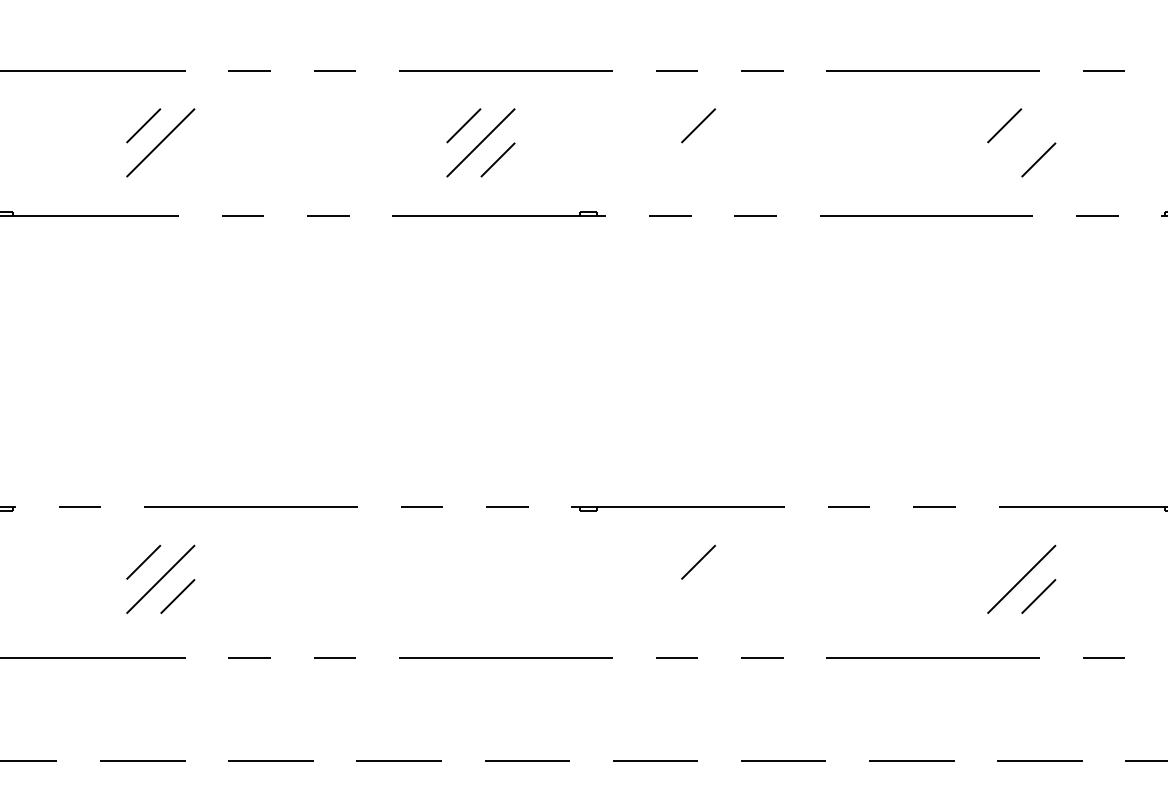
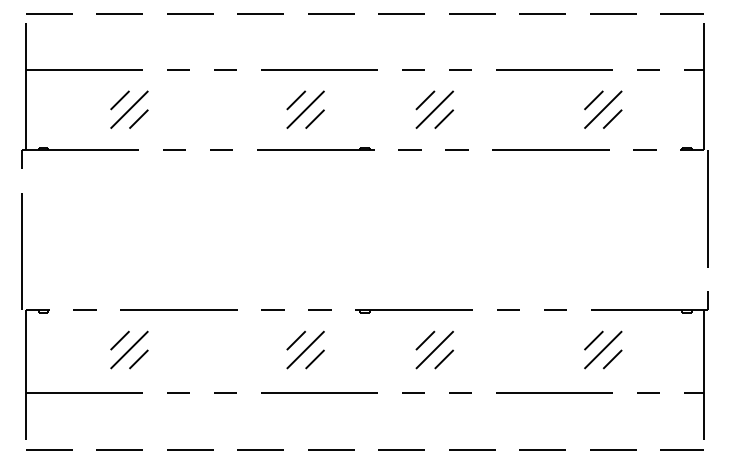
line: (715, 142) -> (434, 109), added
line: (1022, 142) -> (603, 109), added
line: (177, 158) -> (138, 118), added
line: (731, 158) -> (443, 118), added
line: (462, 562) -> (295, 340), added
line: (1003, 562) -> (593, 340), added
line: (480, 578) -> (305, 349), added
line: (715, 578) -> (434, 349), added
line: (496, 596) -> (314, 359), added
line: (731, 596) -> (443, 359), added

